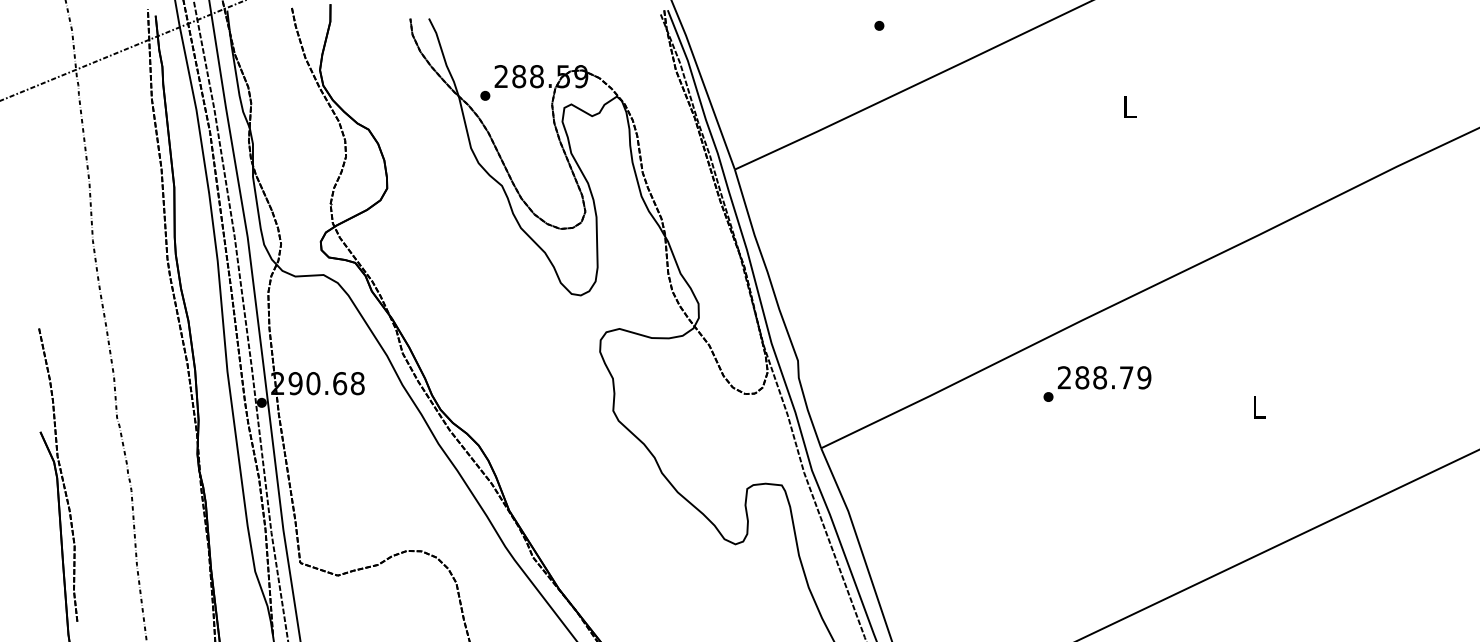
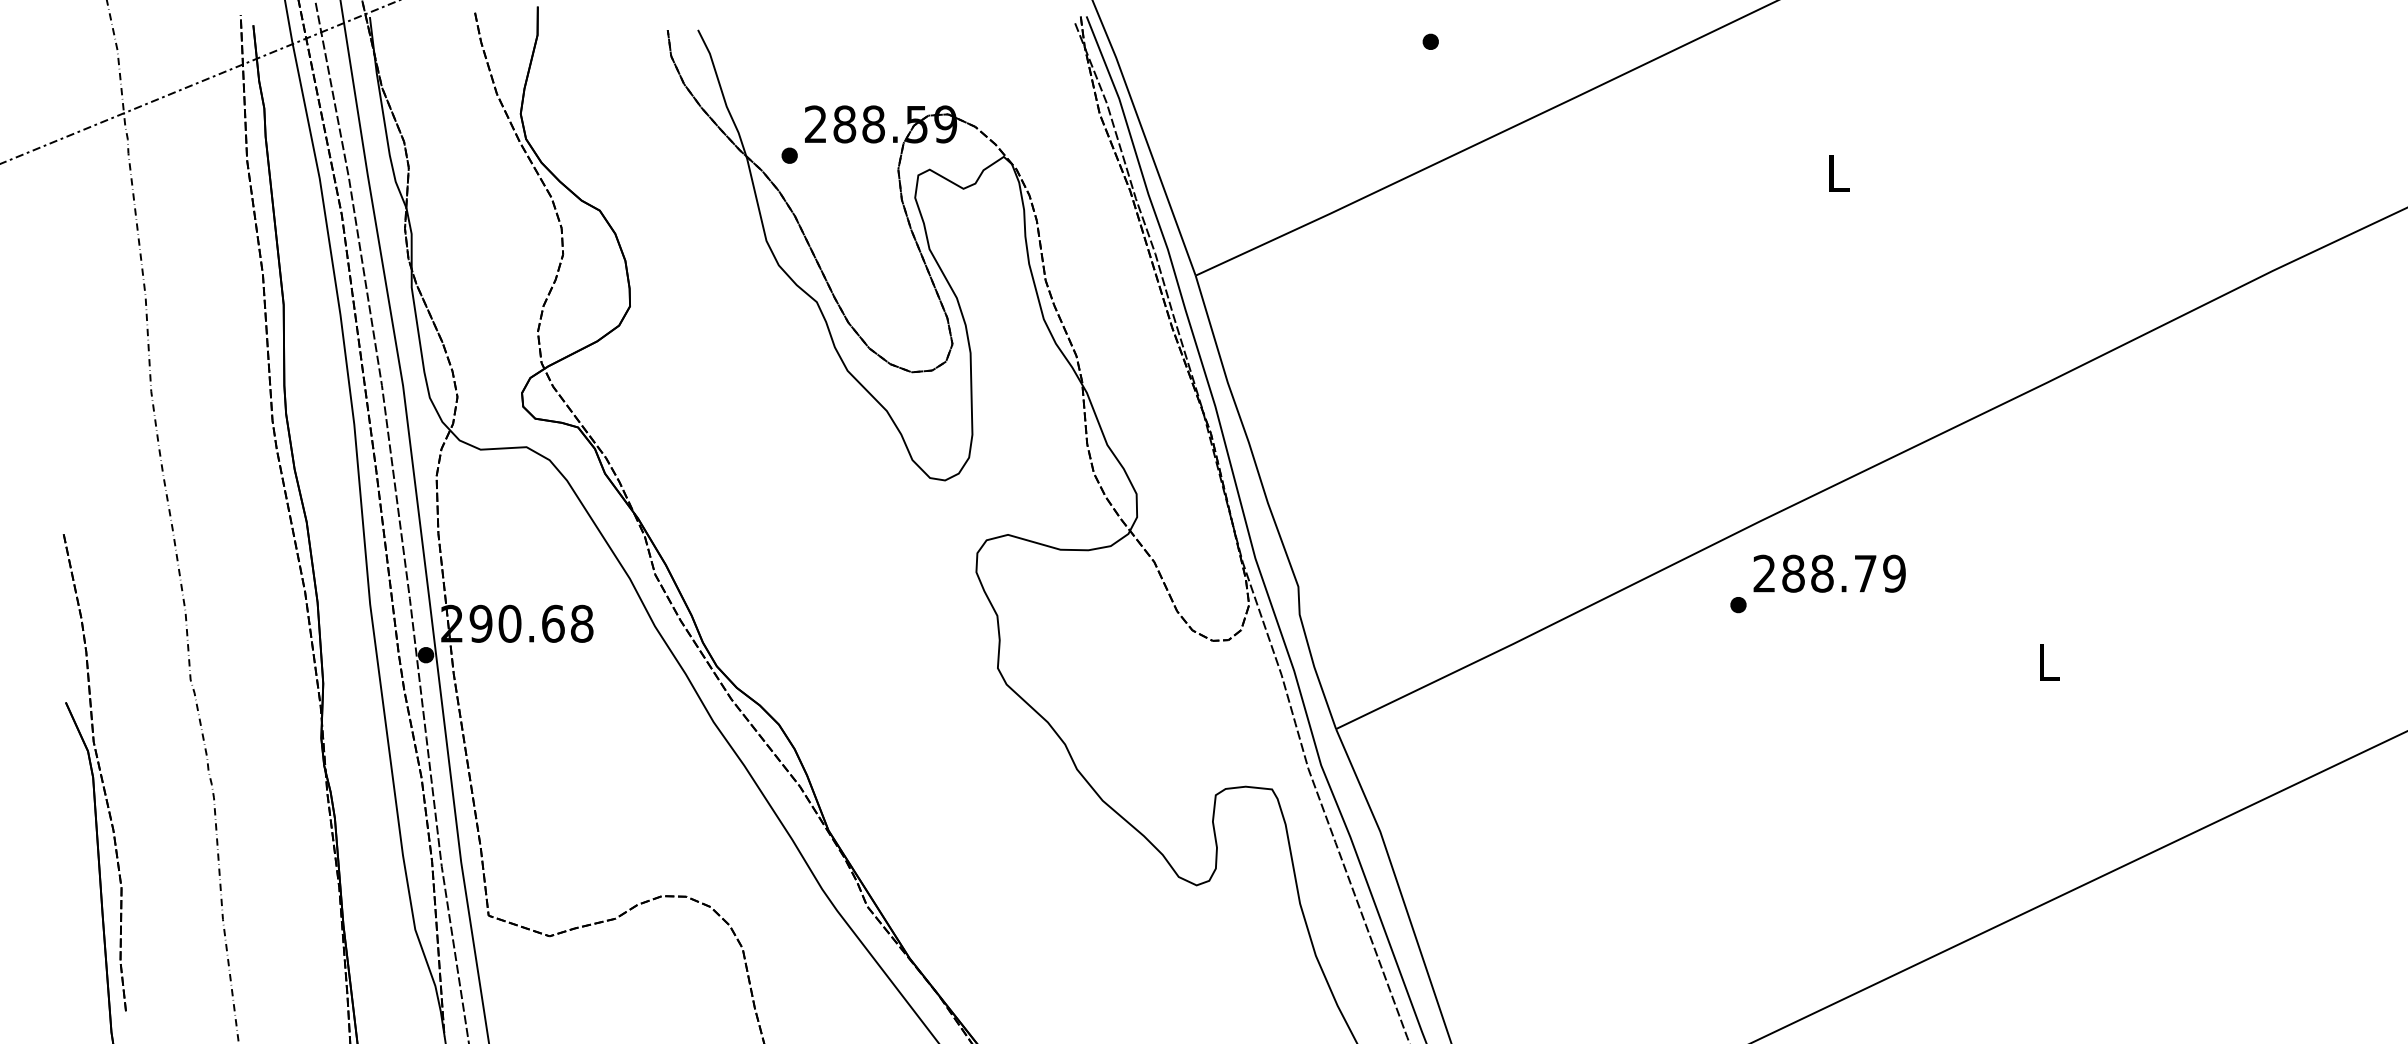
text: (1097, 383) -> (1818, 583), moved

